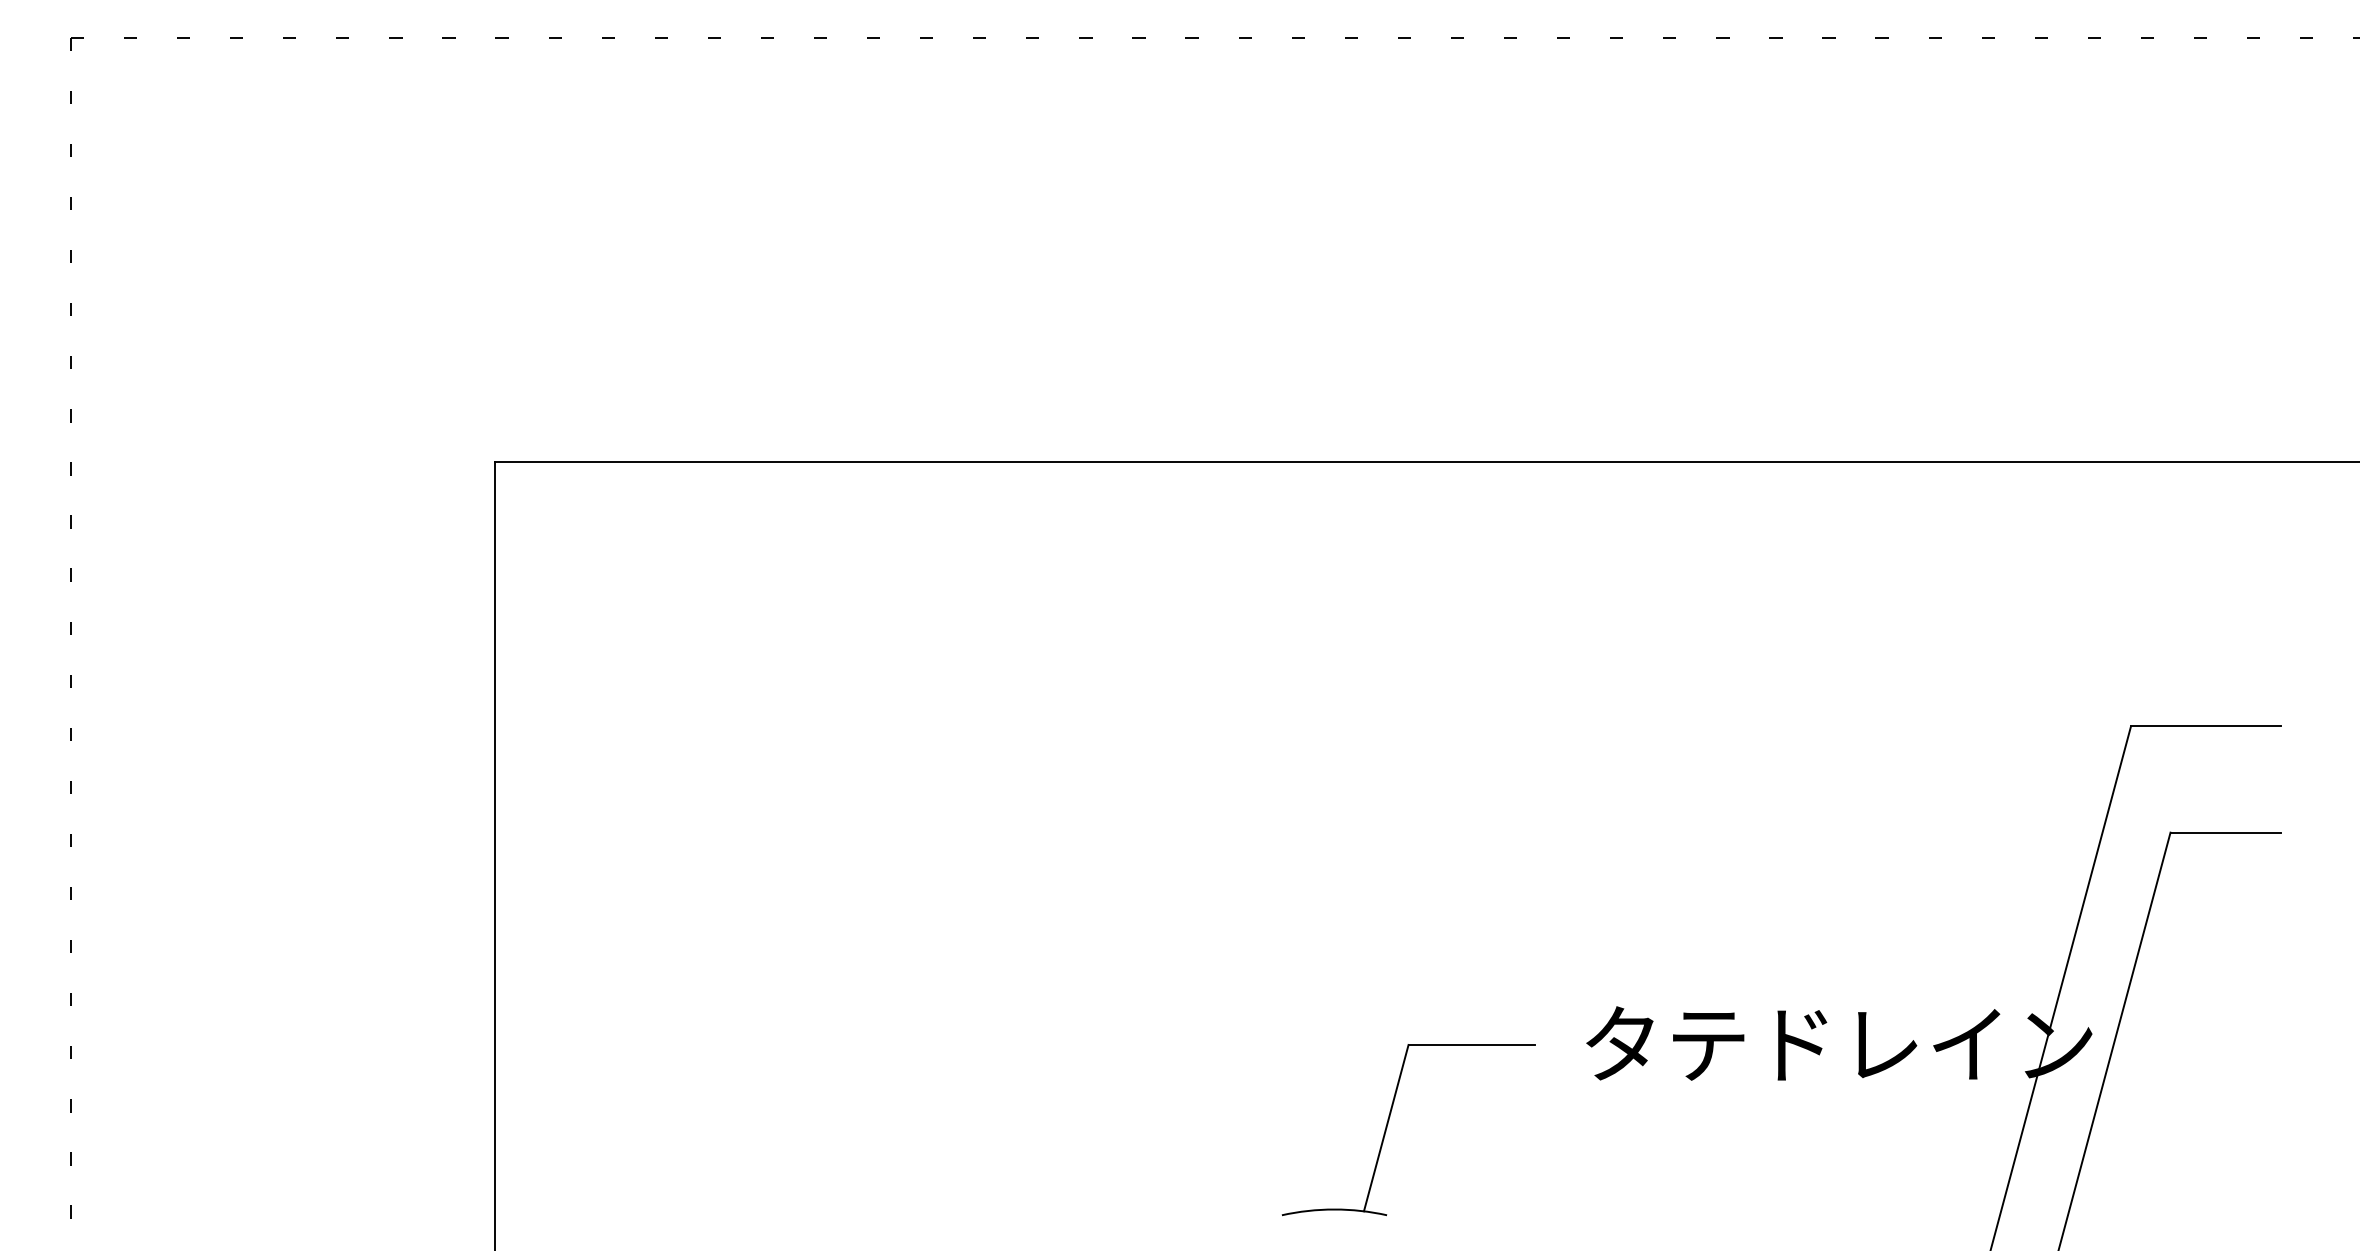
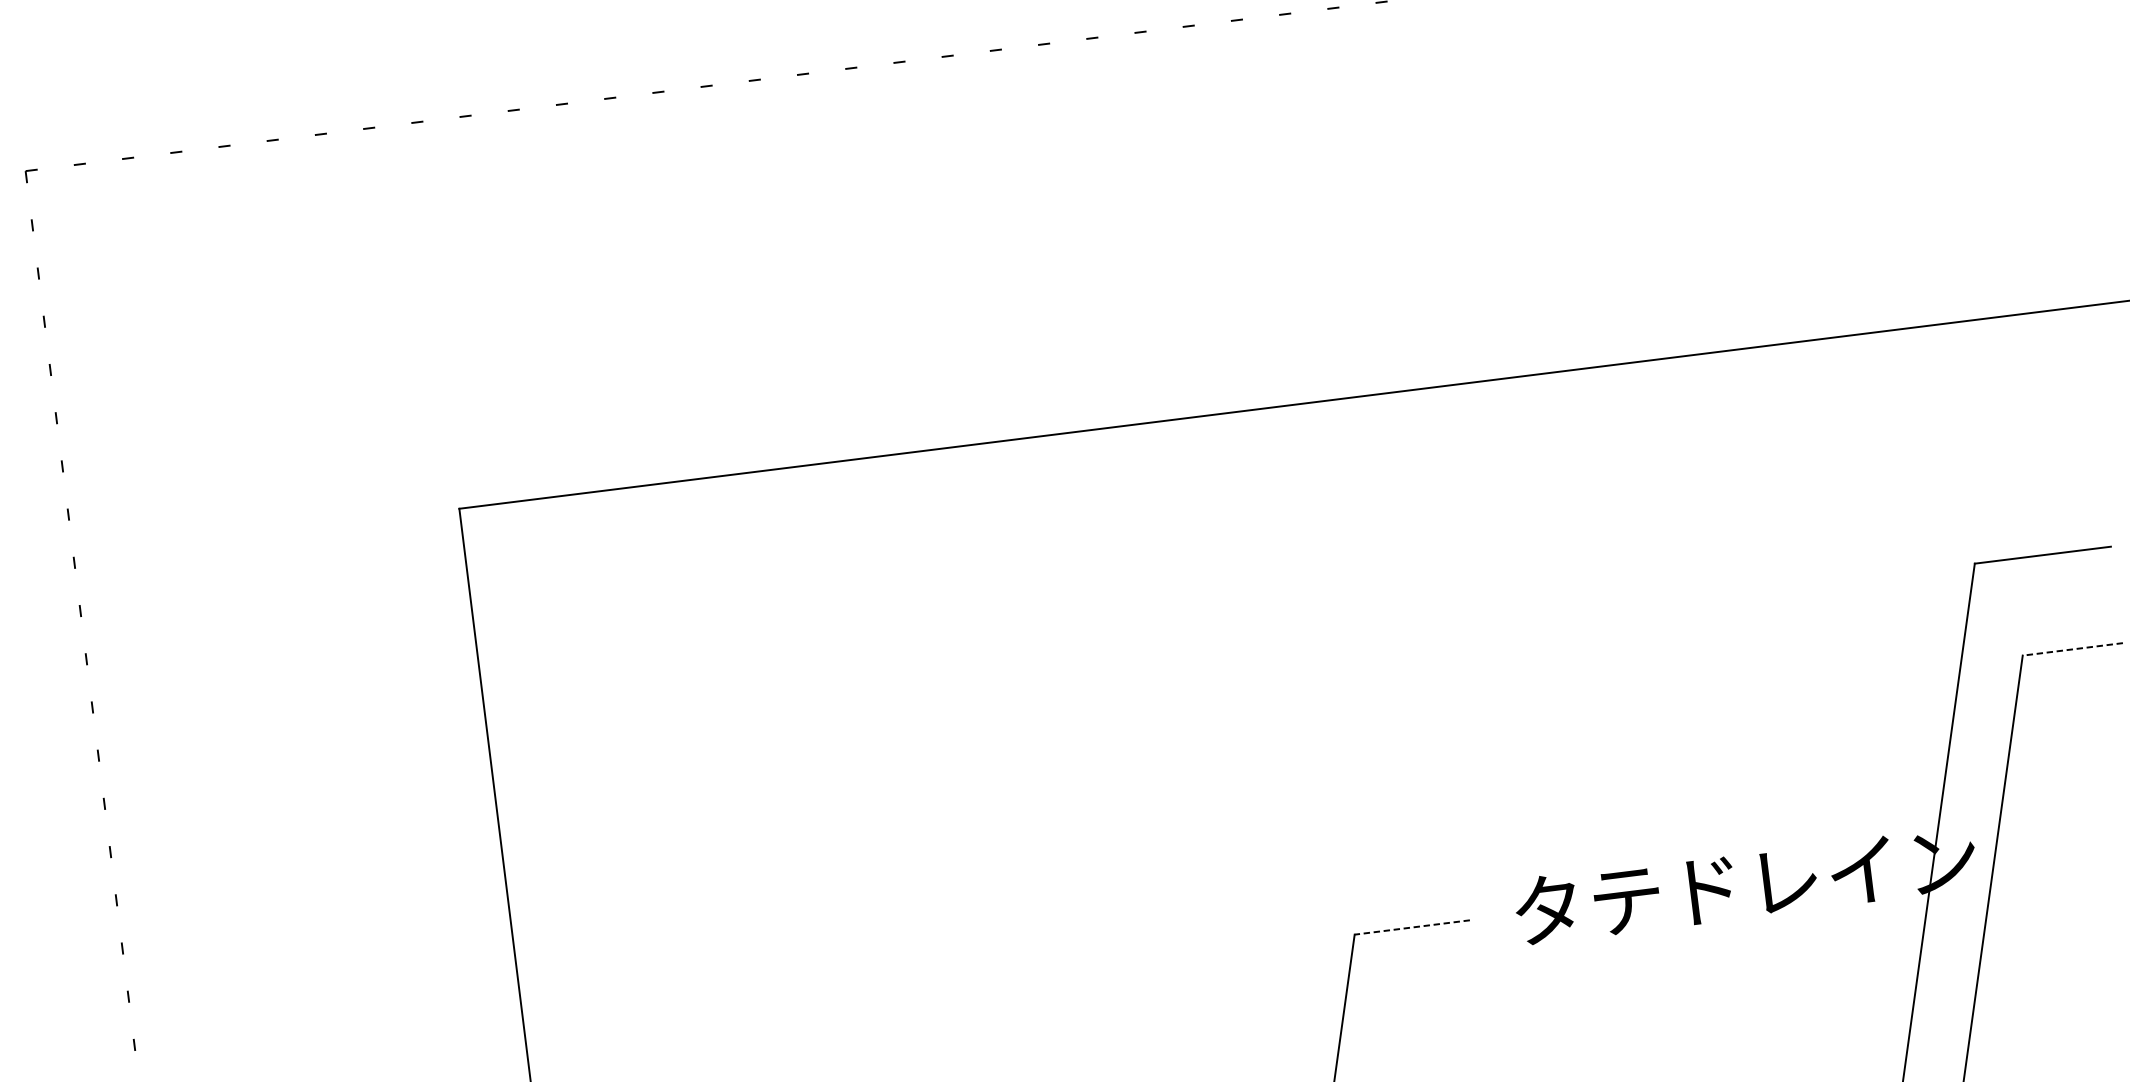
line: (2225, 832) -> (2072, 649), solid -> dashed
line: (1471, 1044) -> (1411, 927), solid -> dashed

